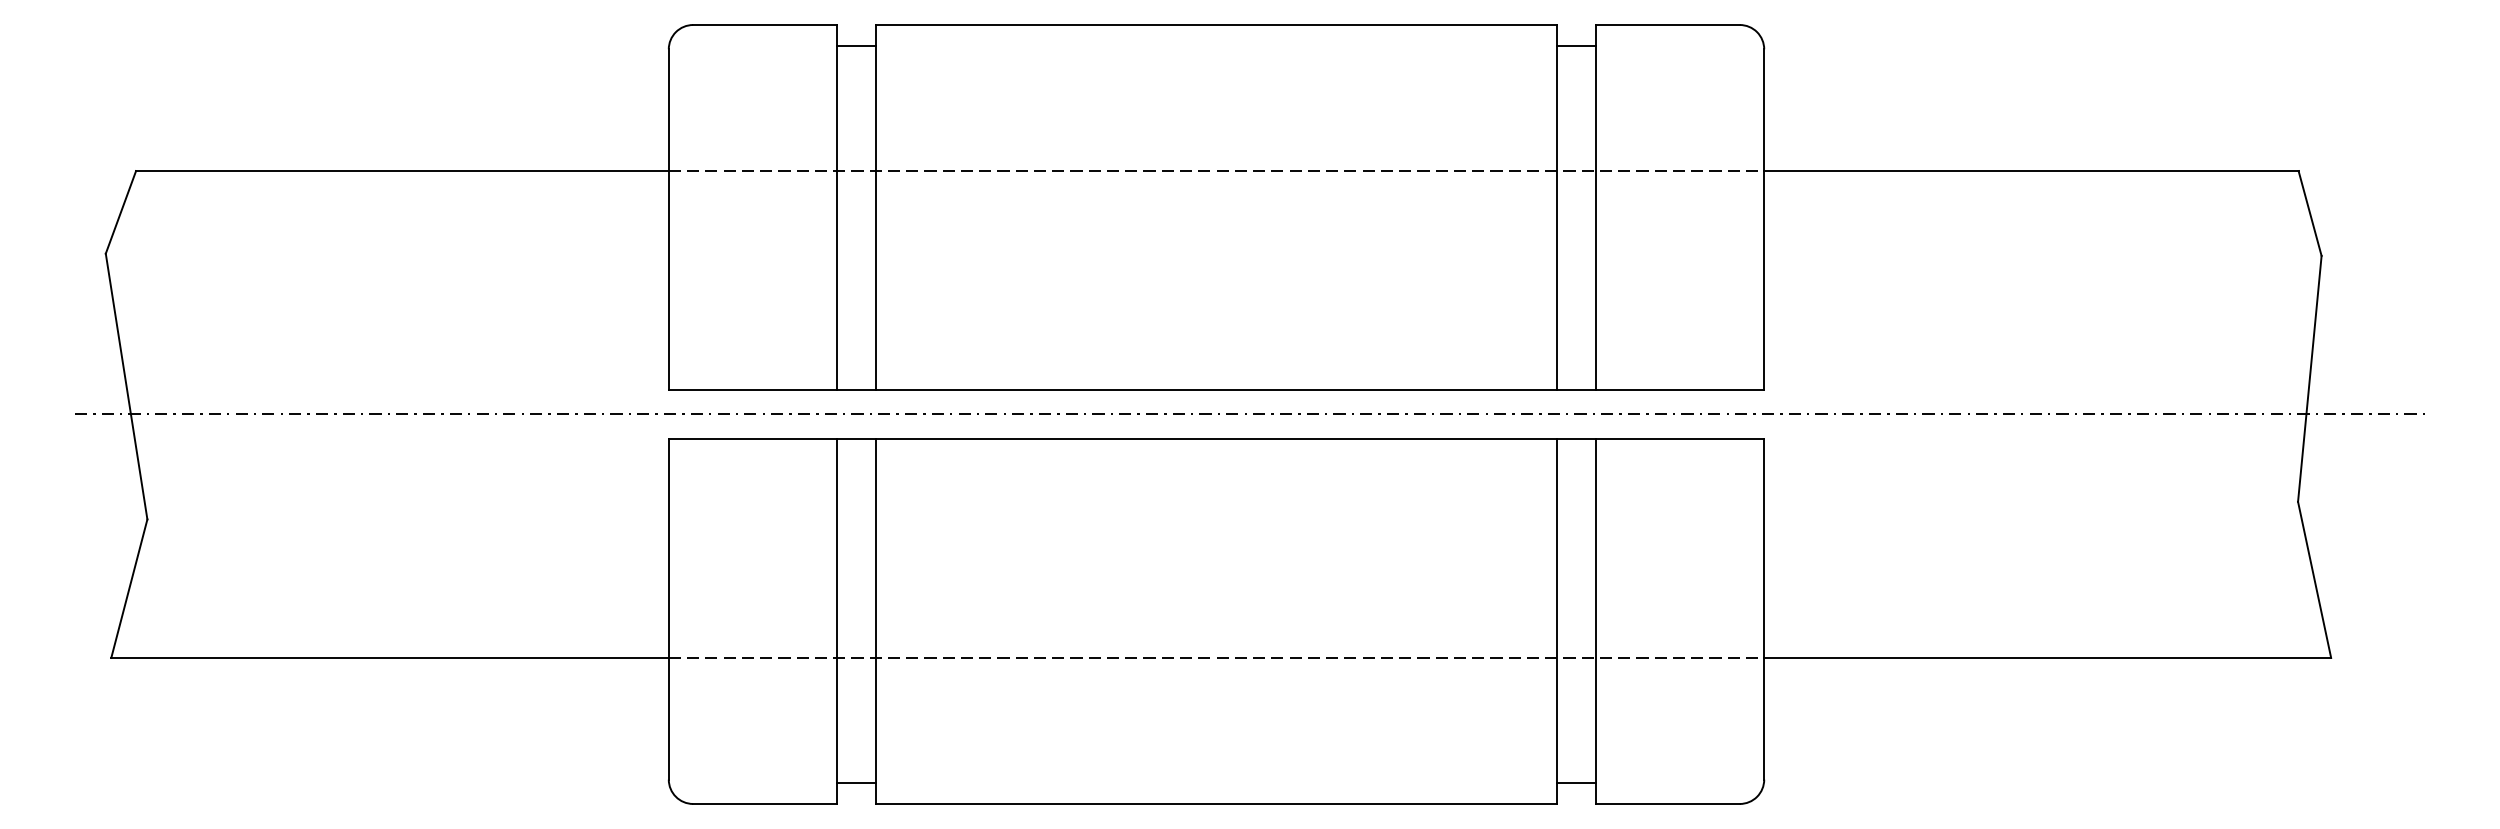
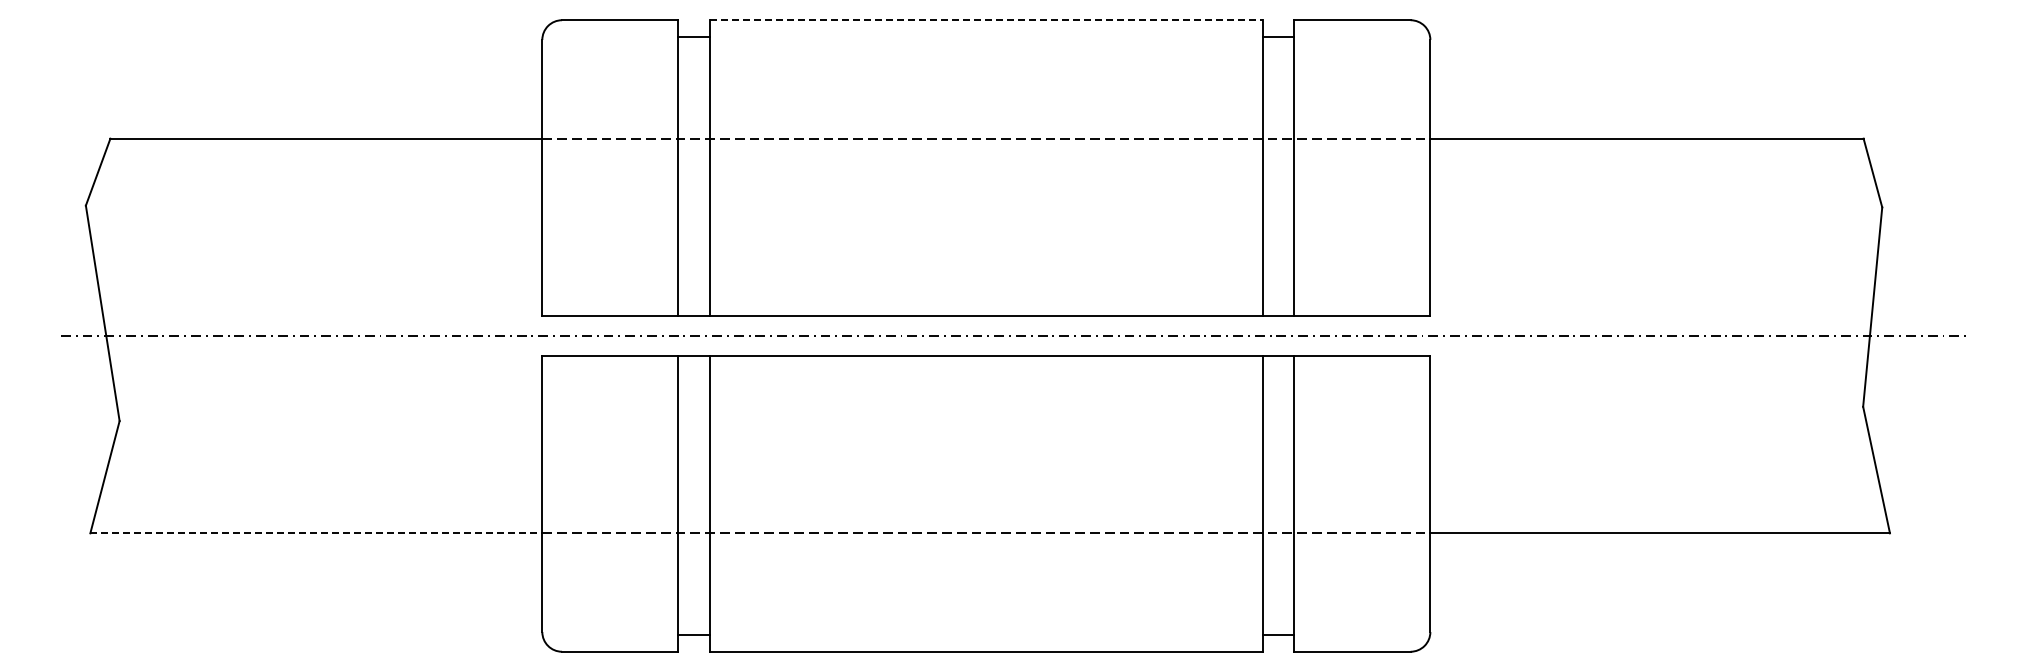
line: (1216, 25) -> (986, 20), solid -> dashed
line: (390, 658) -> (316, 533), solid -> dashed

